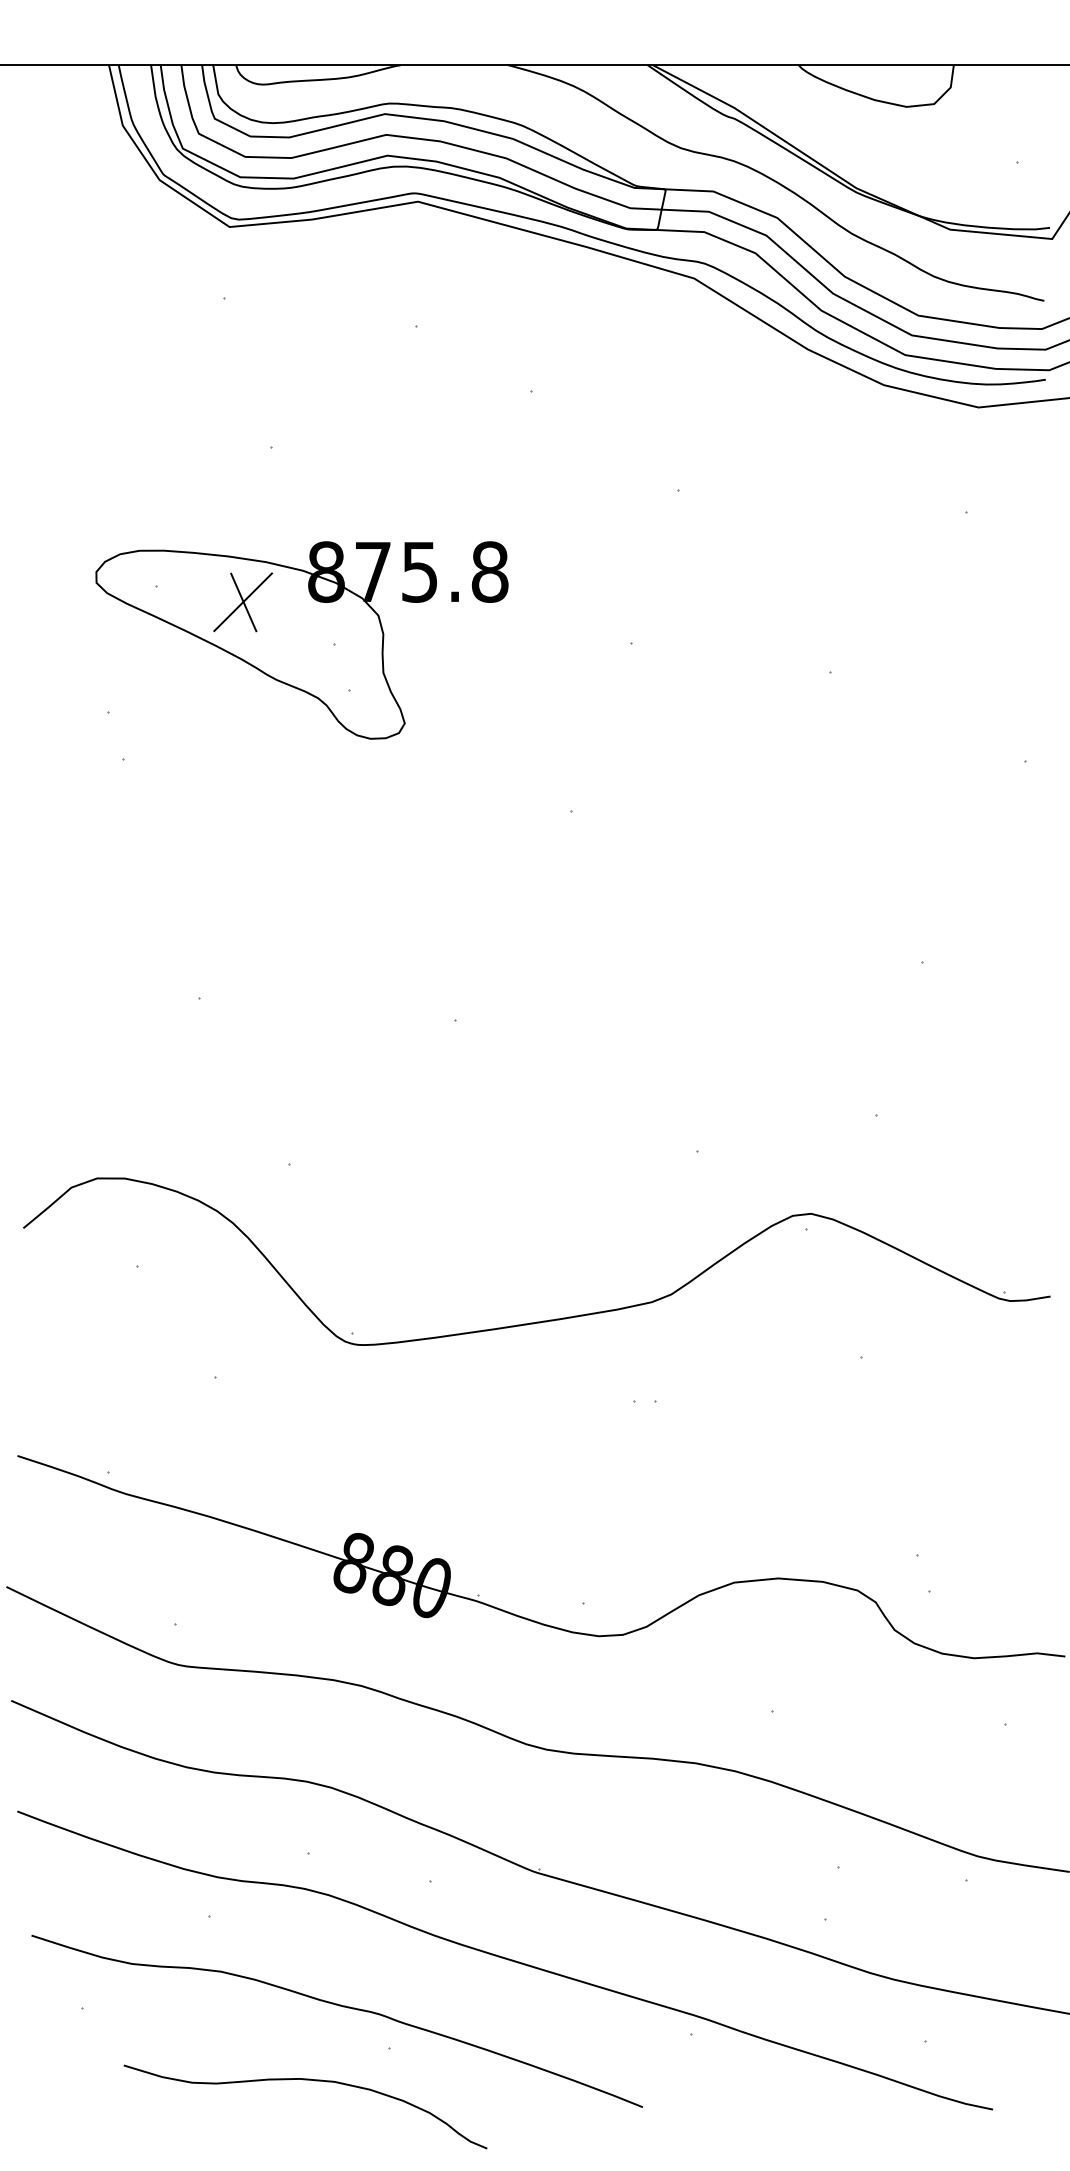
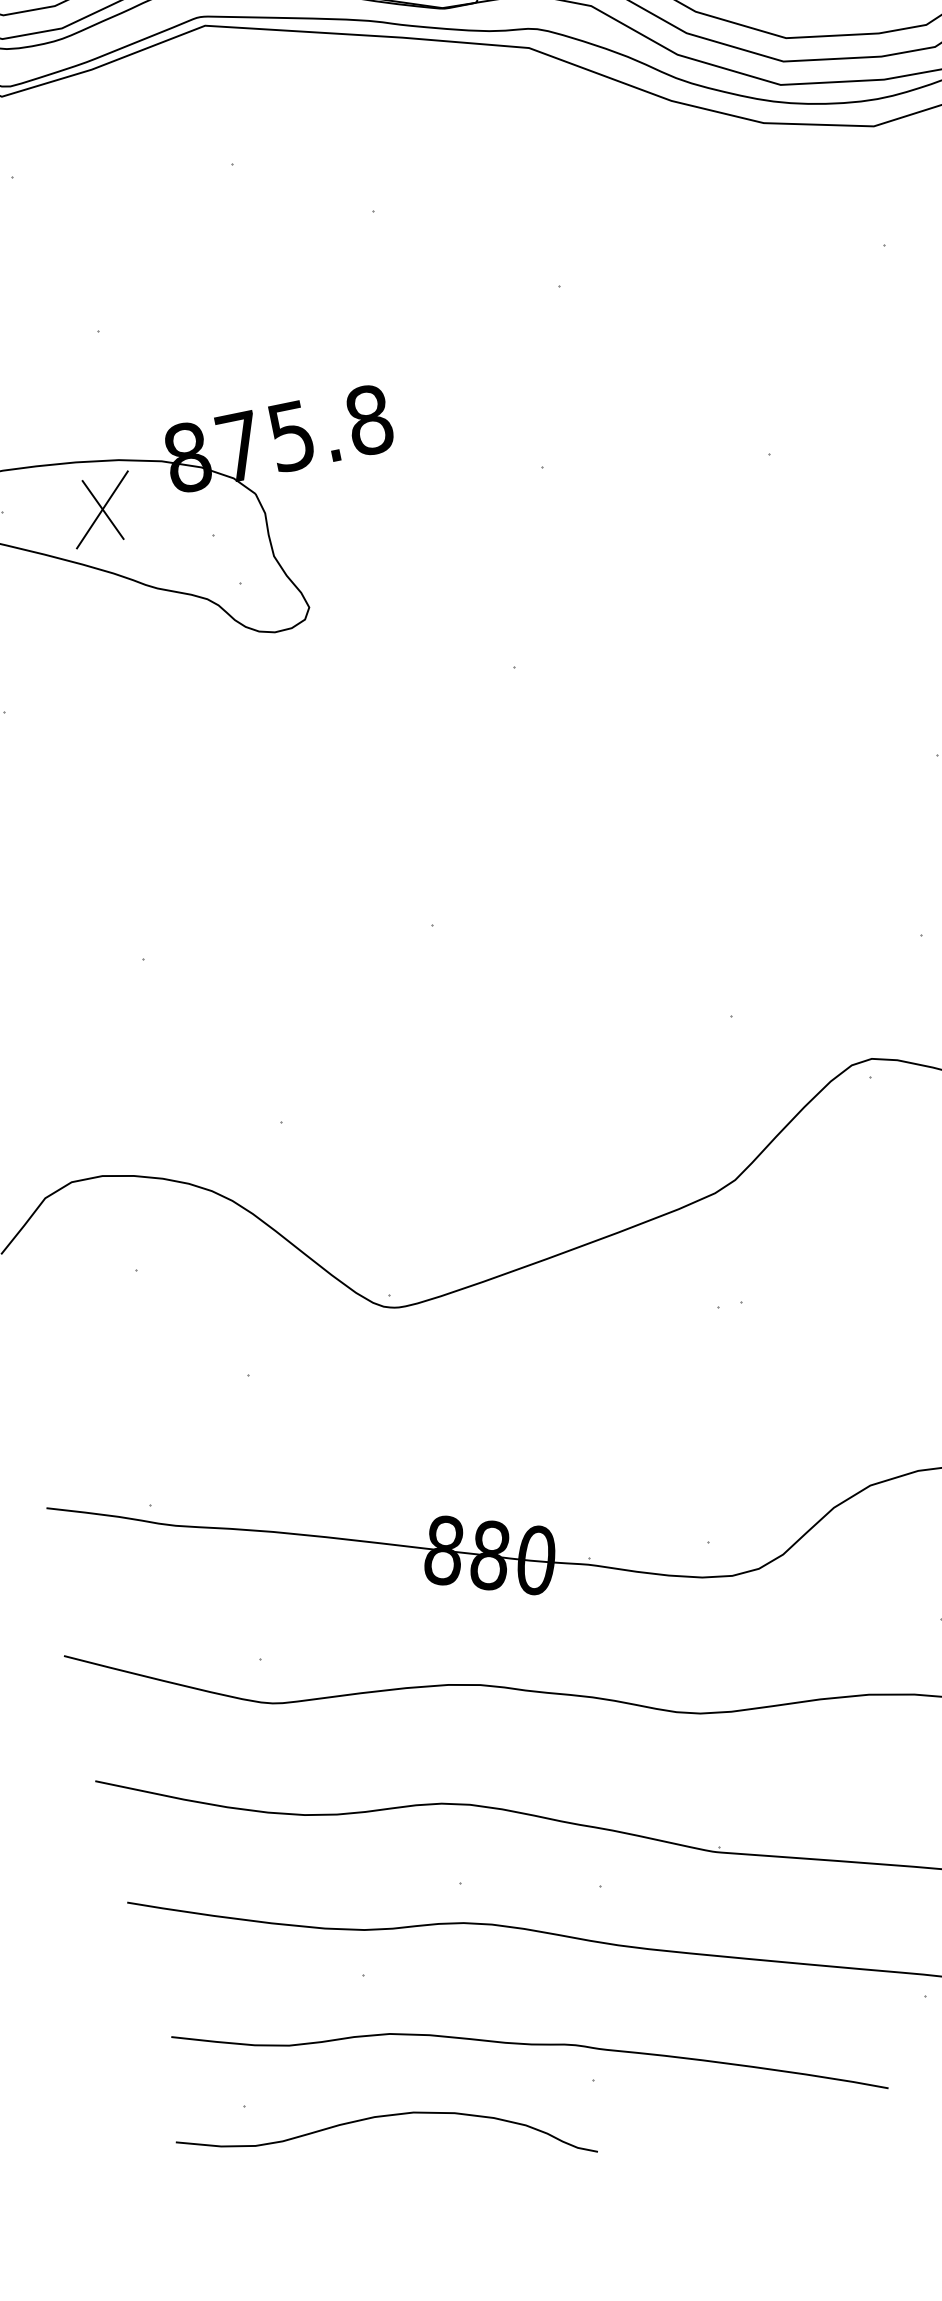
curve: (305, 2080) -> (380, 2117), moved

